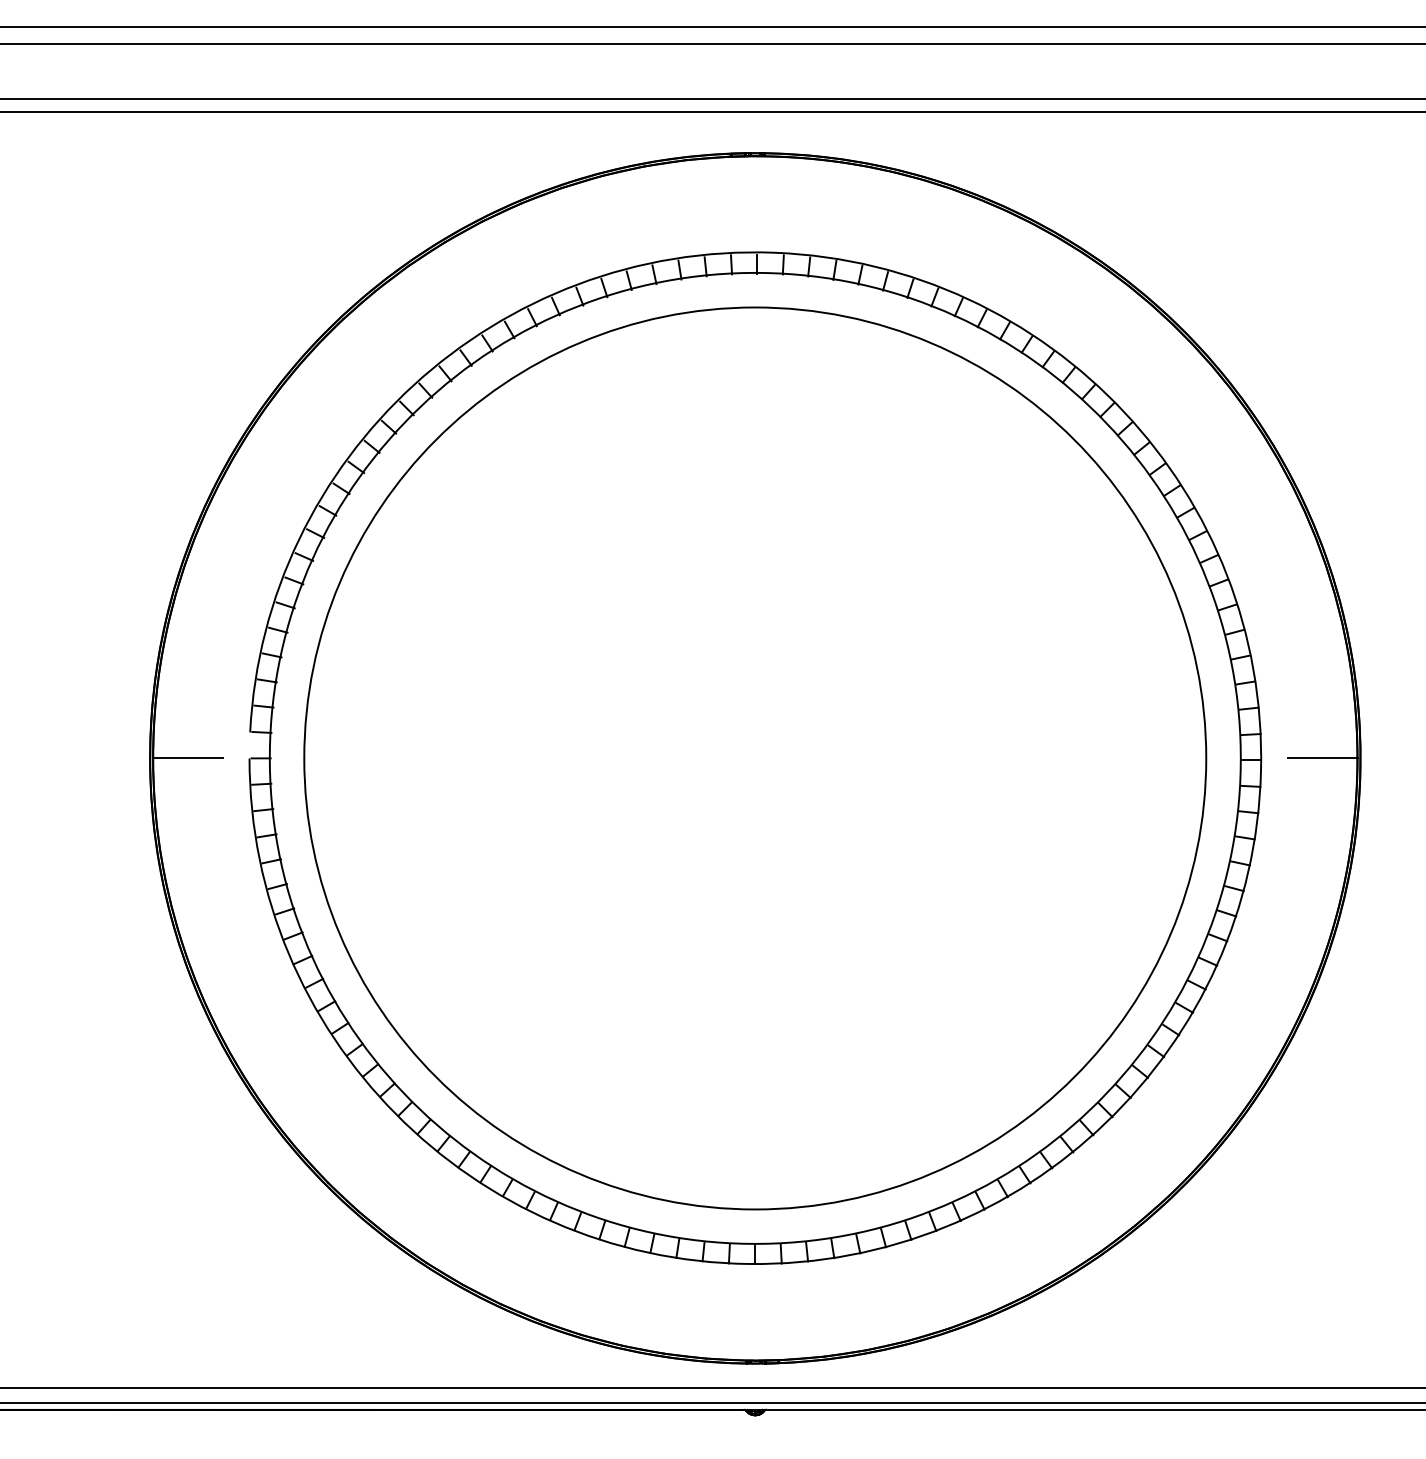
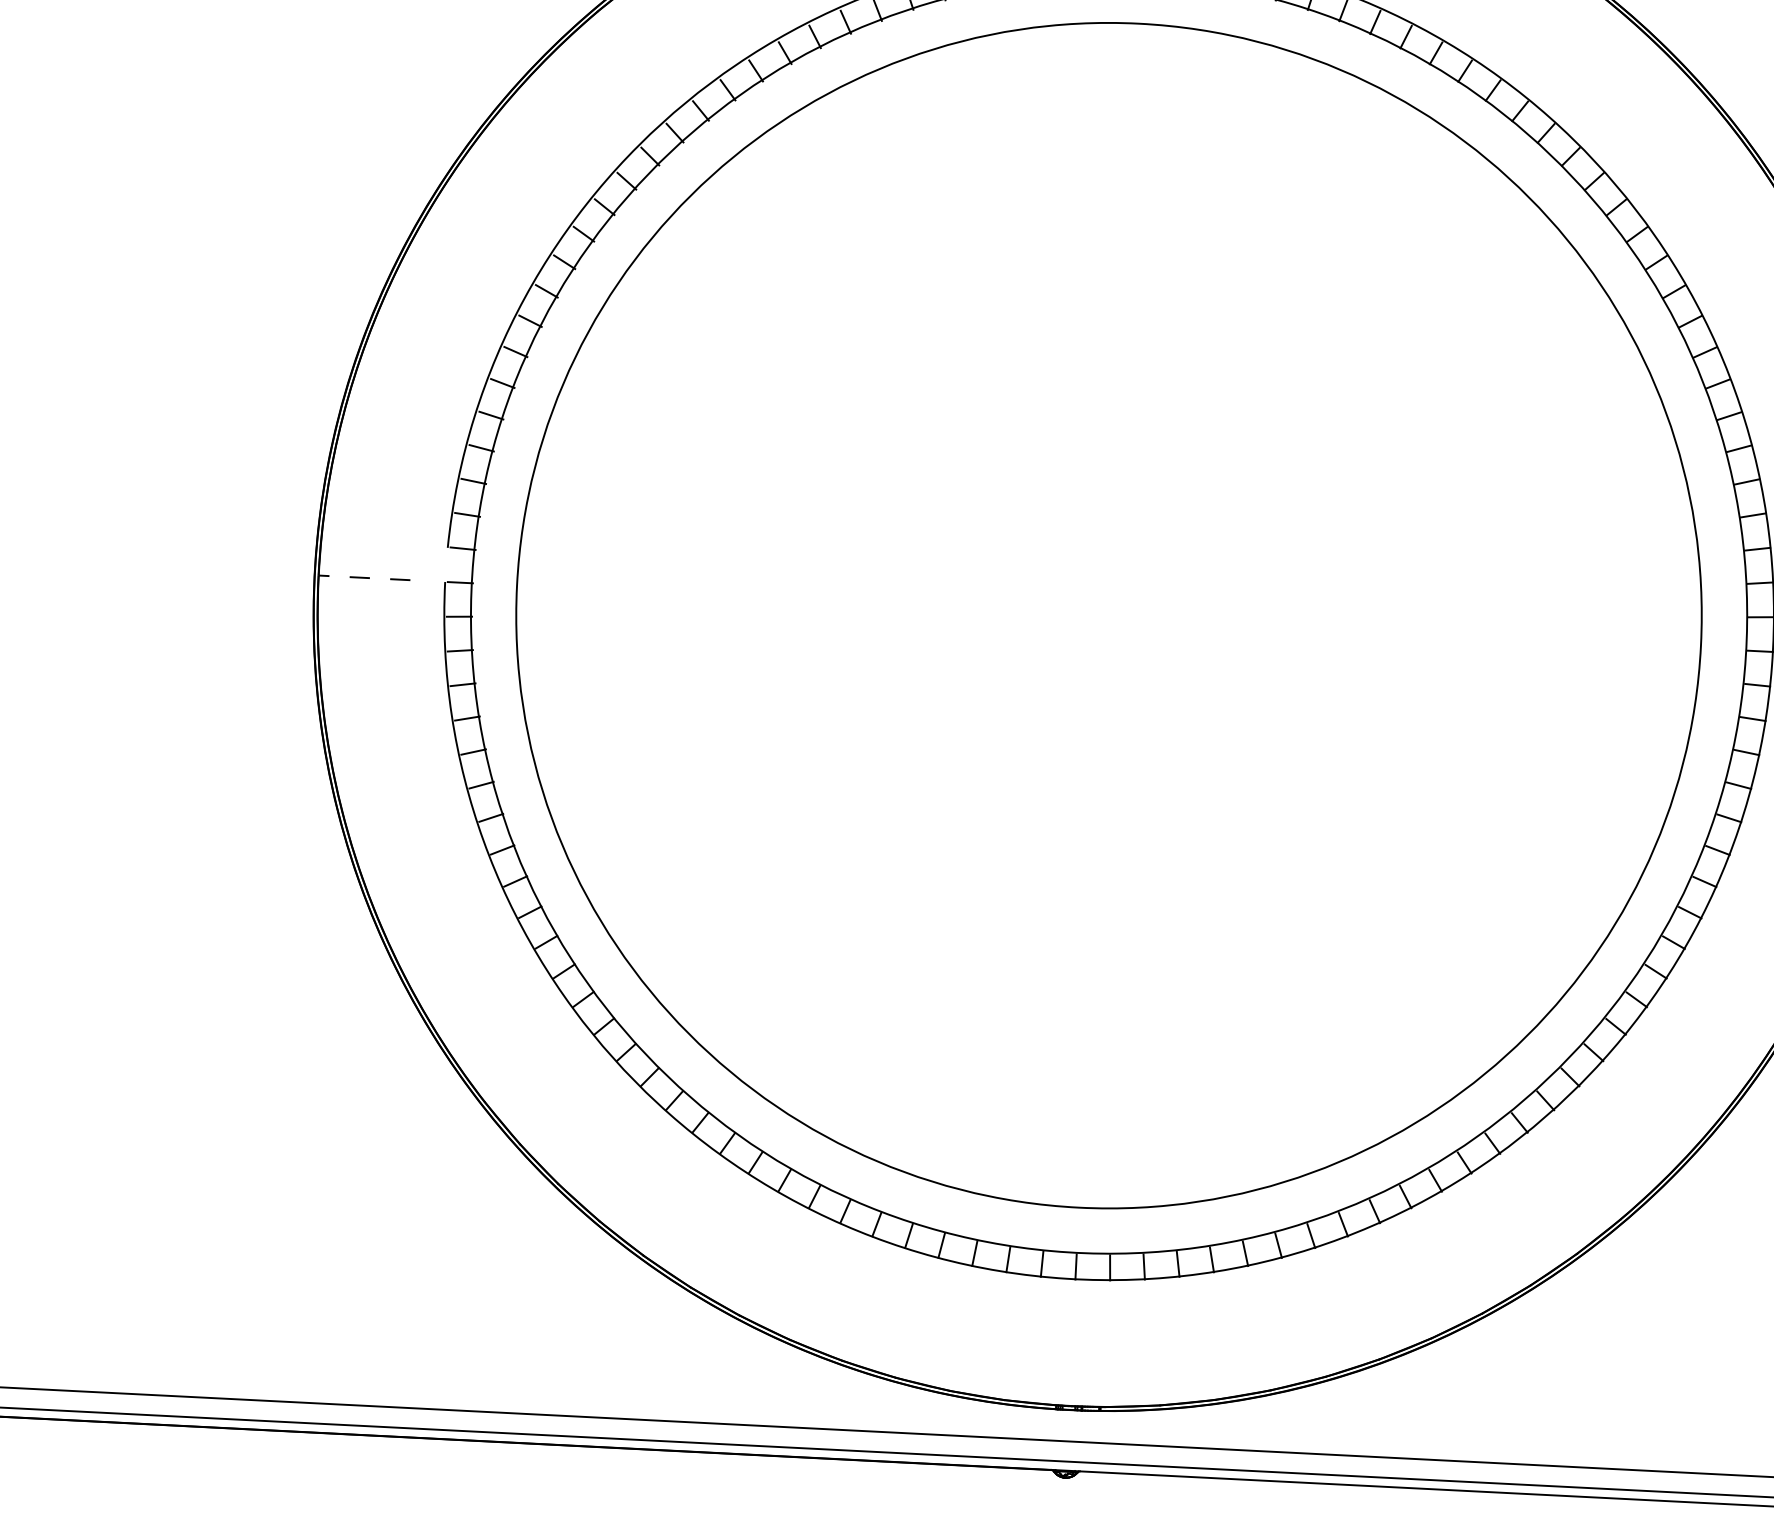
line: (188, 758) -> (365, 578), solid -> dashed

